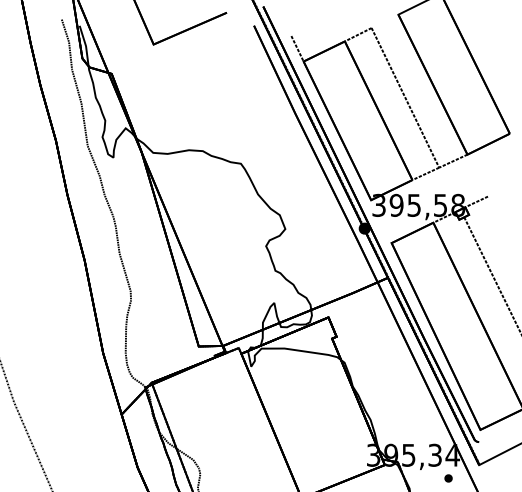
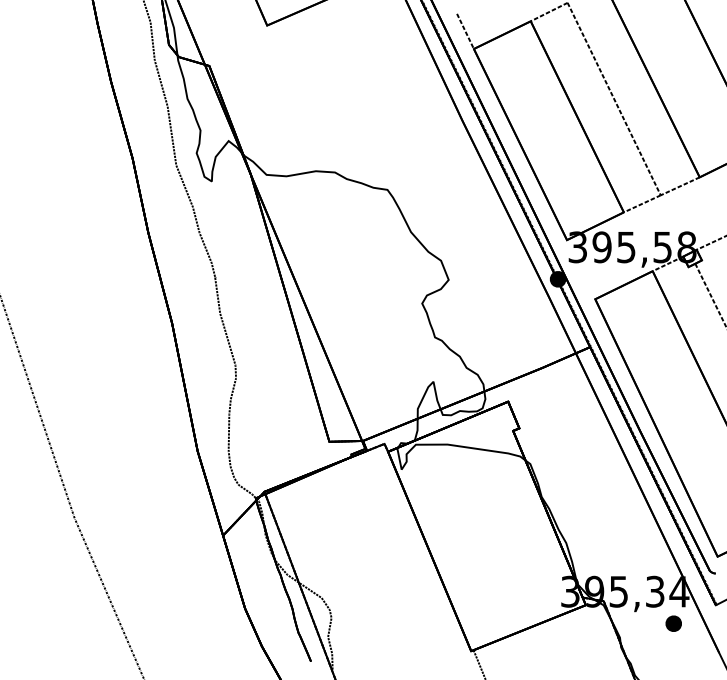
part: (448, 478) -> (673, 623), size x1.43

